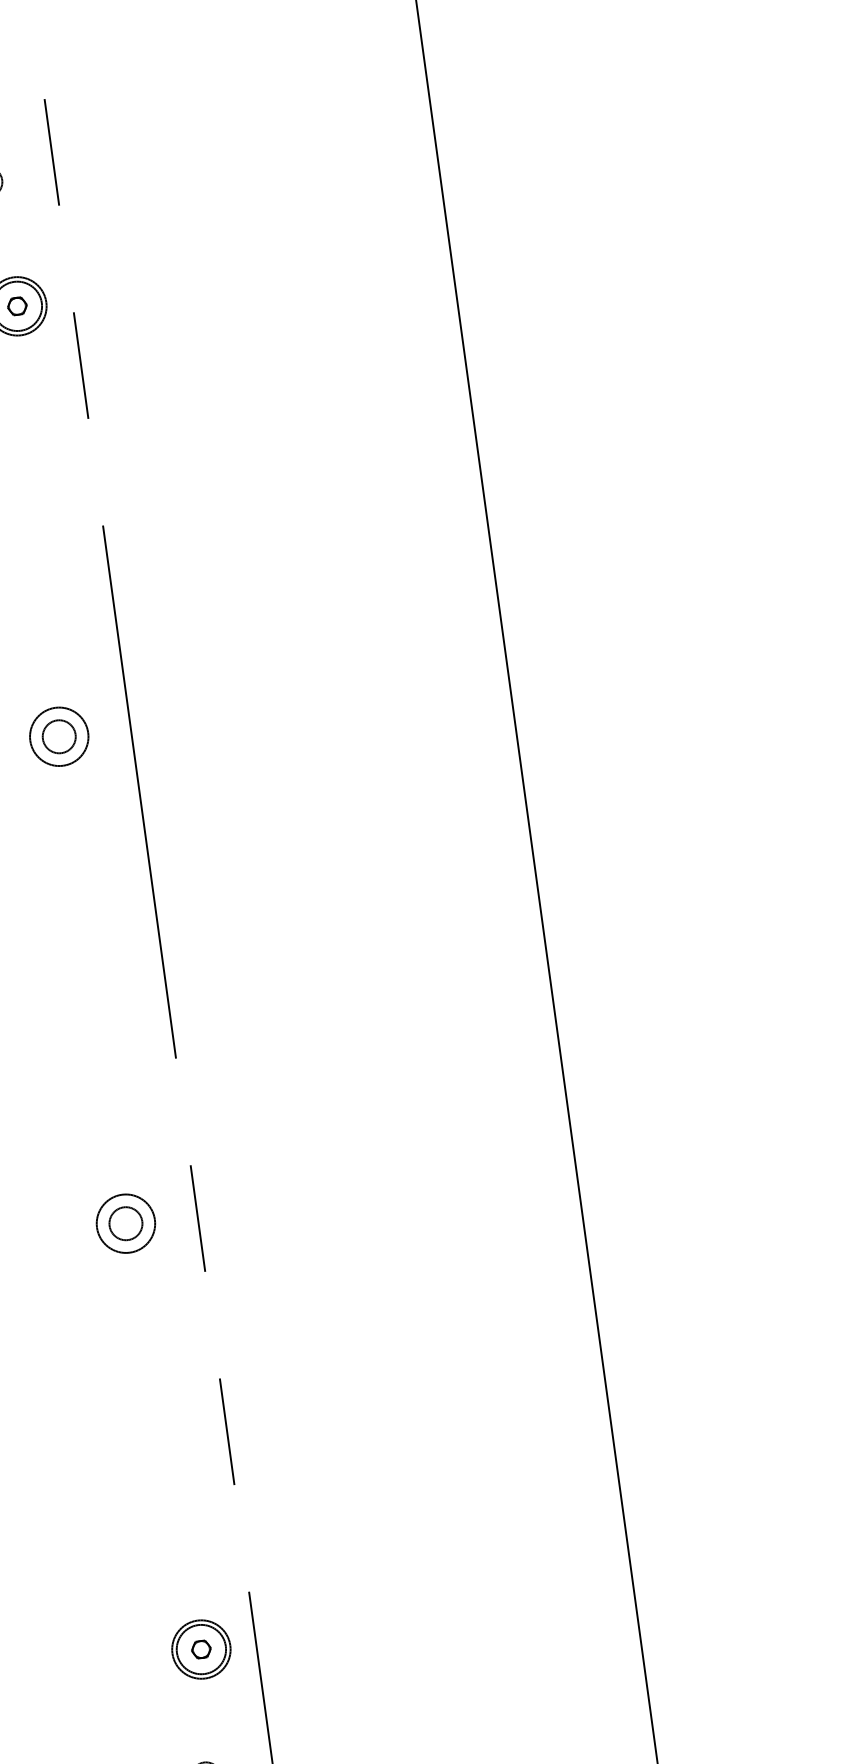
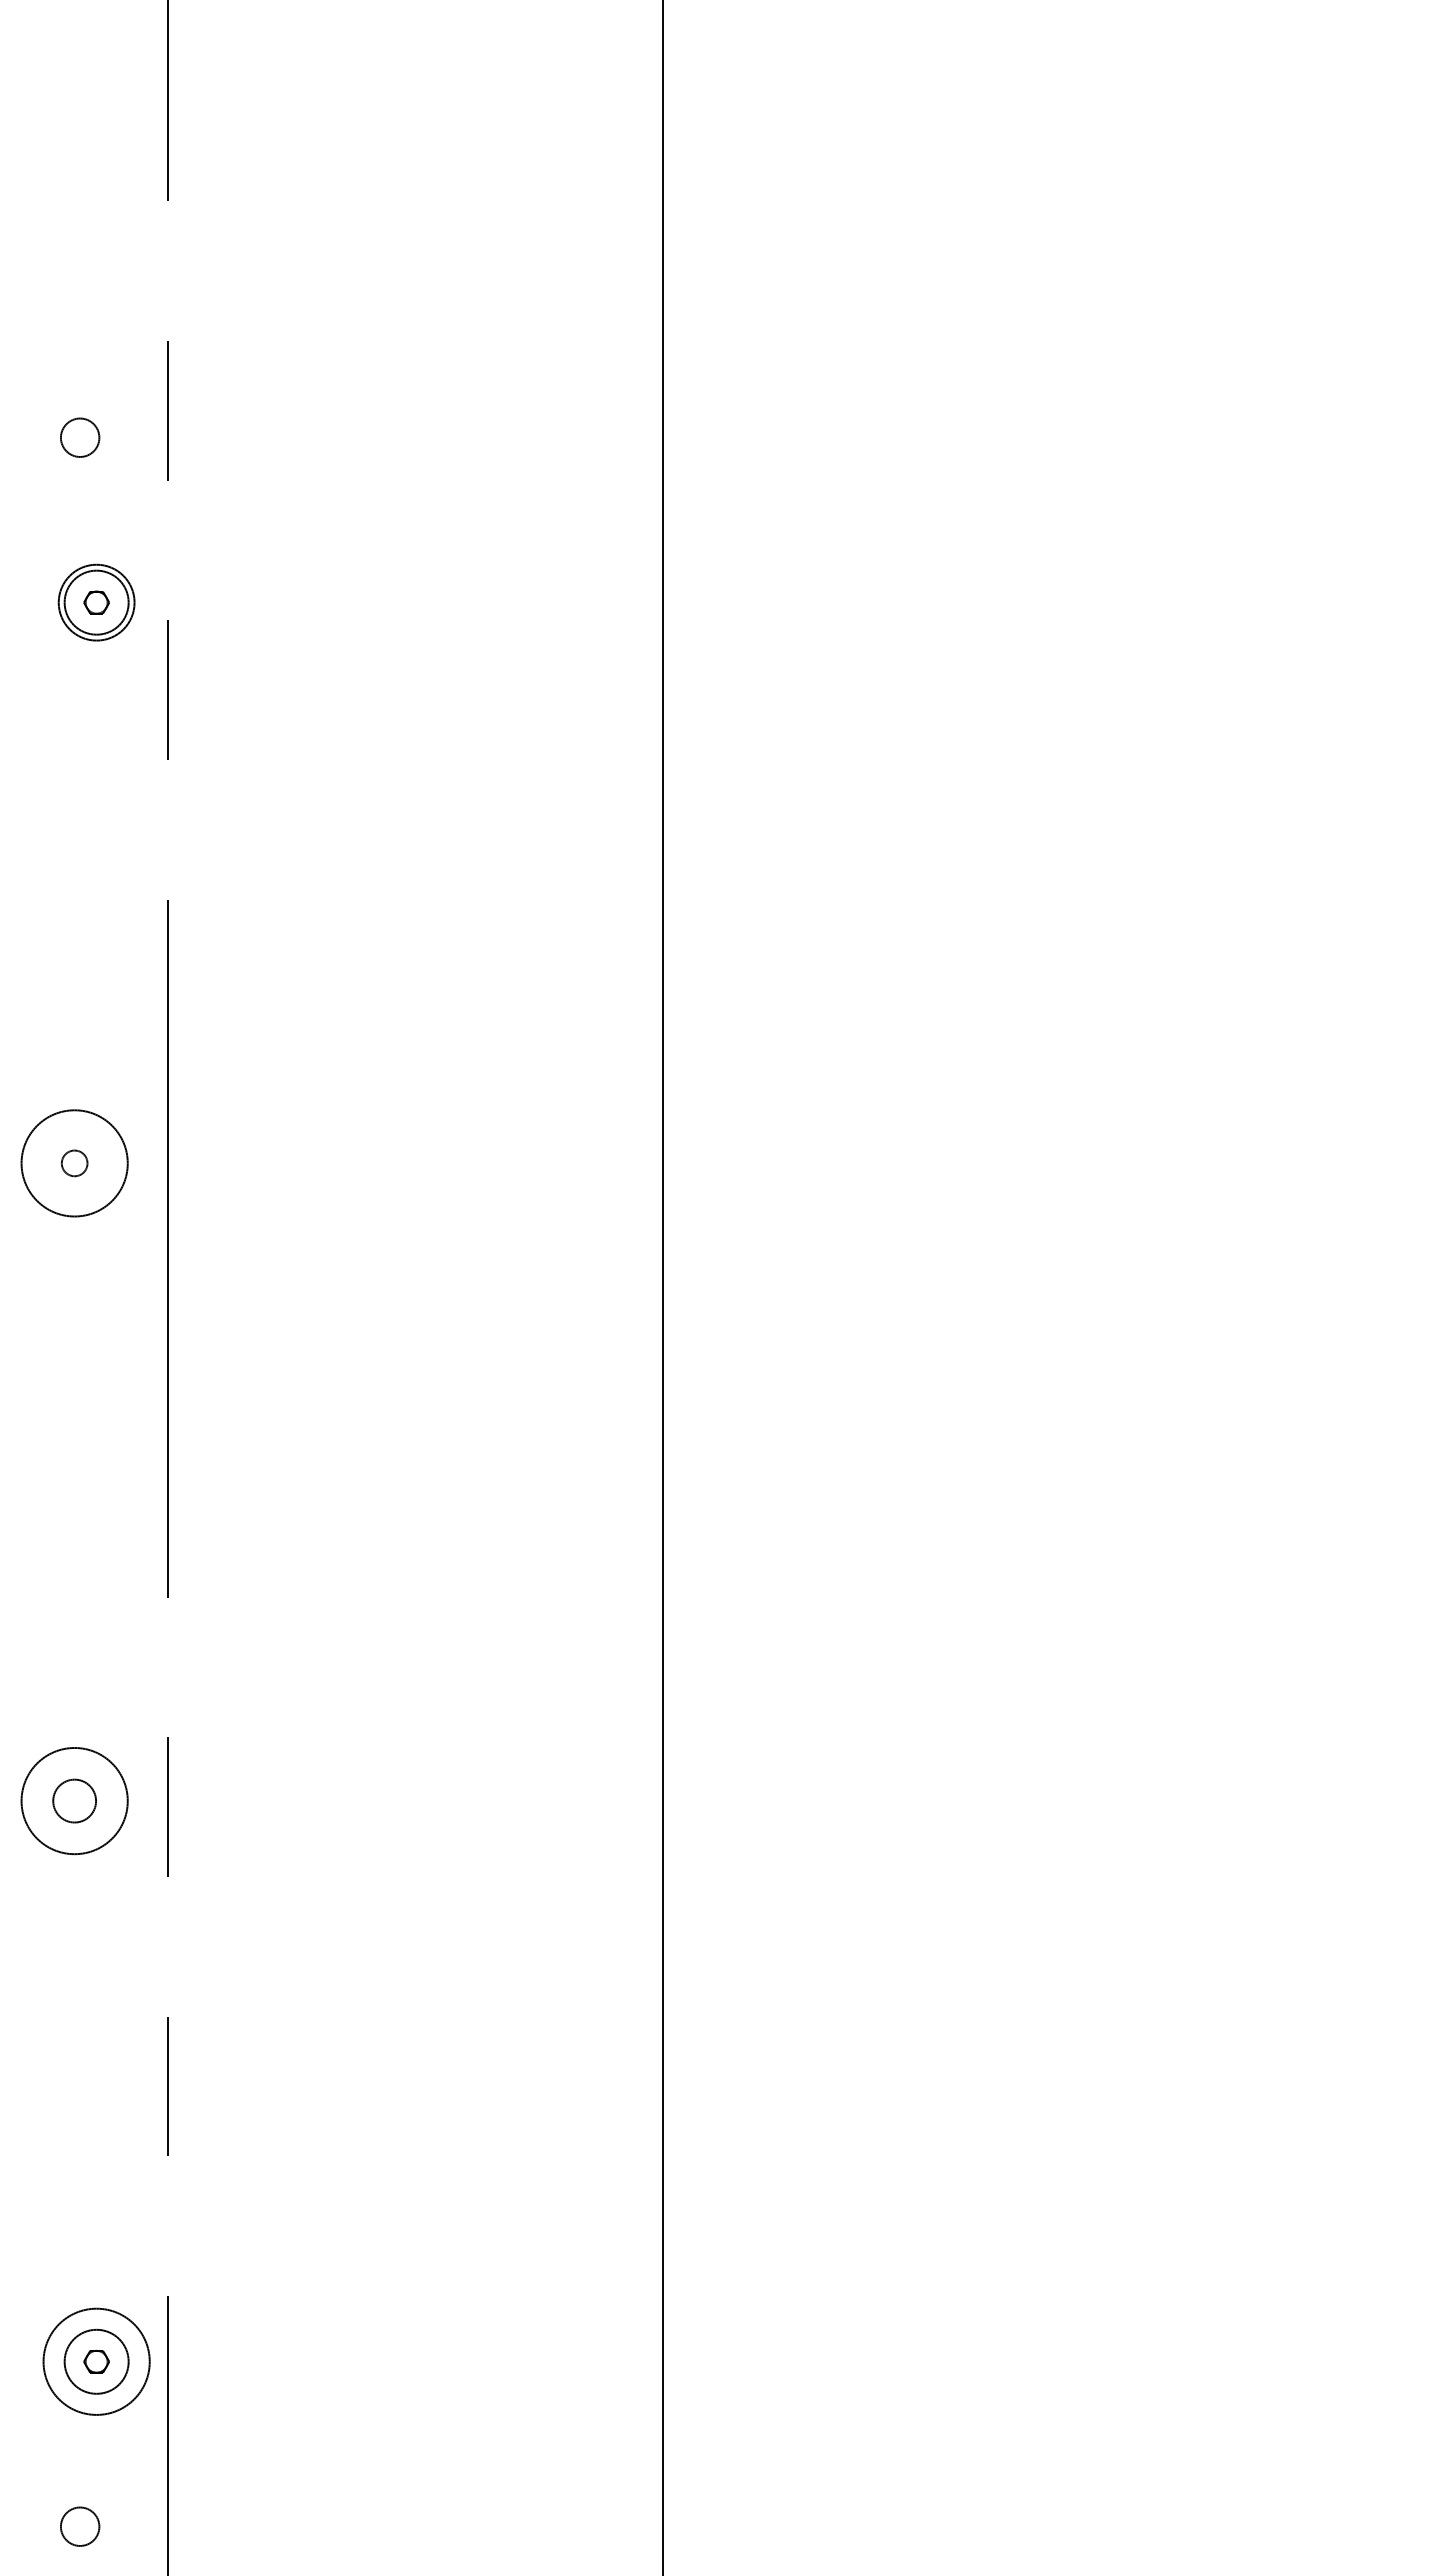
circle: (59, 736) -> (74, 1162), size x0.6
circle: (59, 736) -> (74, 1163), size x1.4
circle: (125, 1224) -> (74, 1801), size x1.4
circle: (201, 1649) -> (96, 2361), size x1.4

